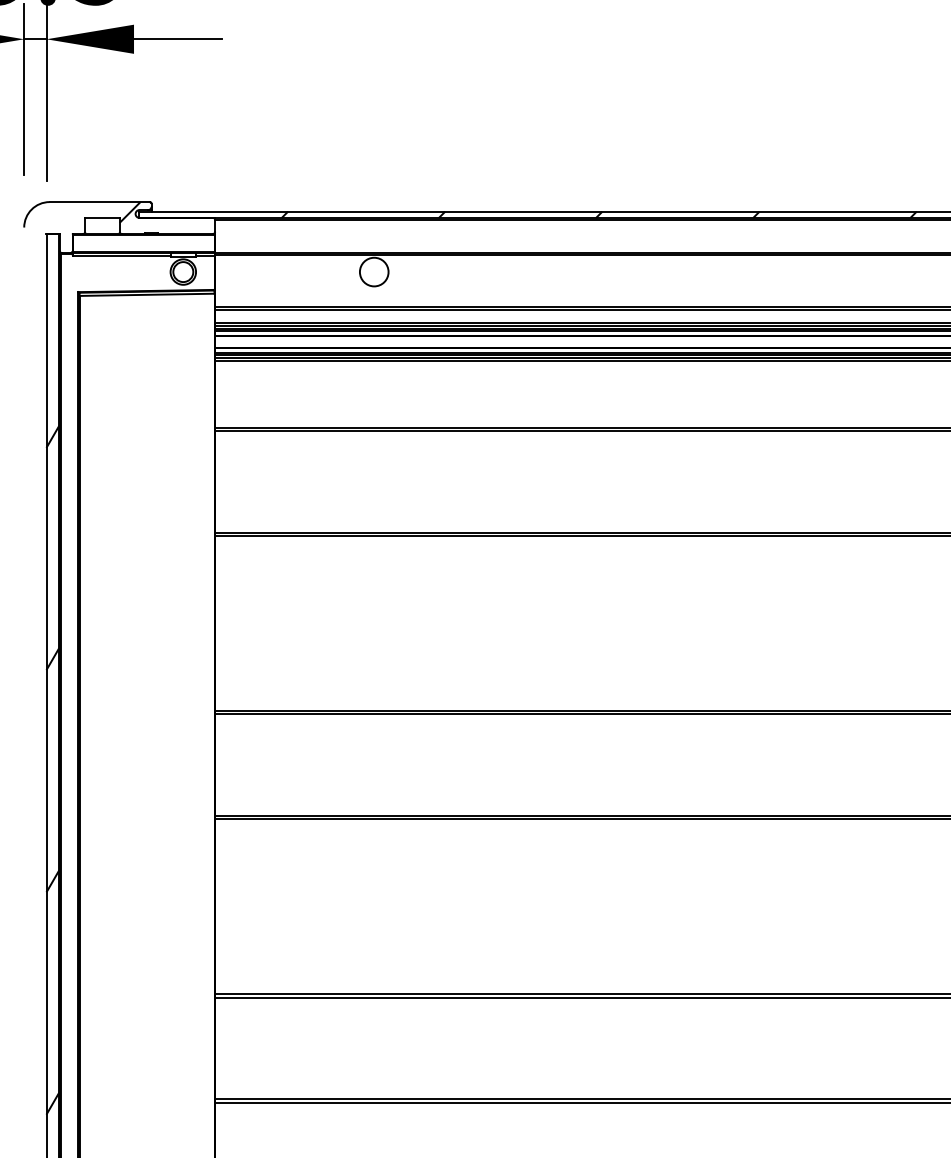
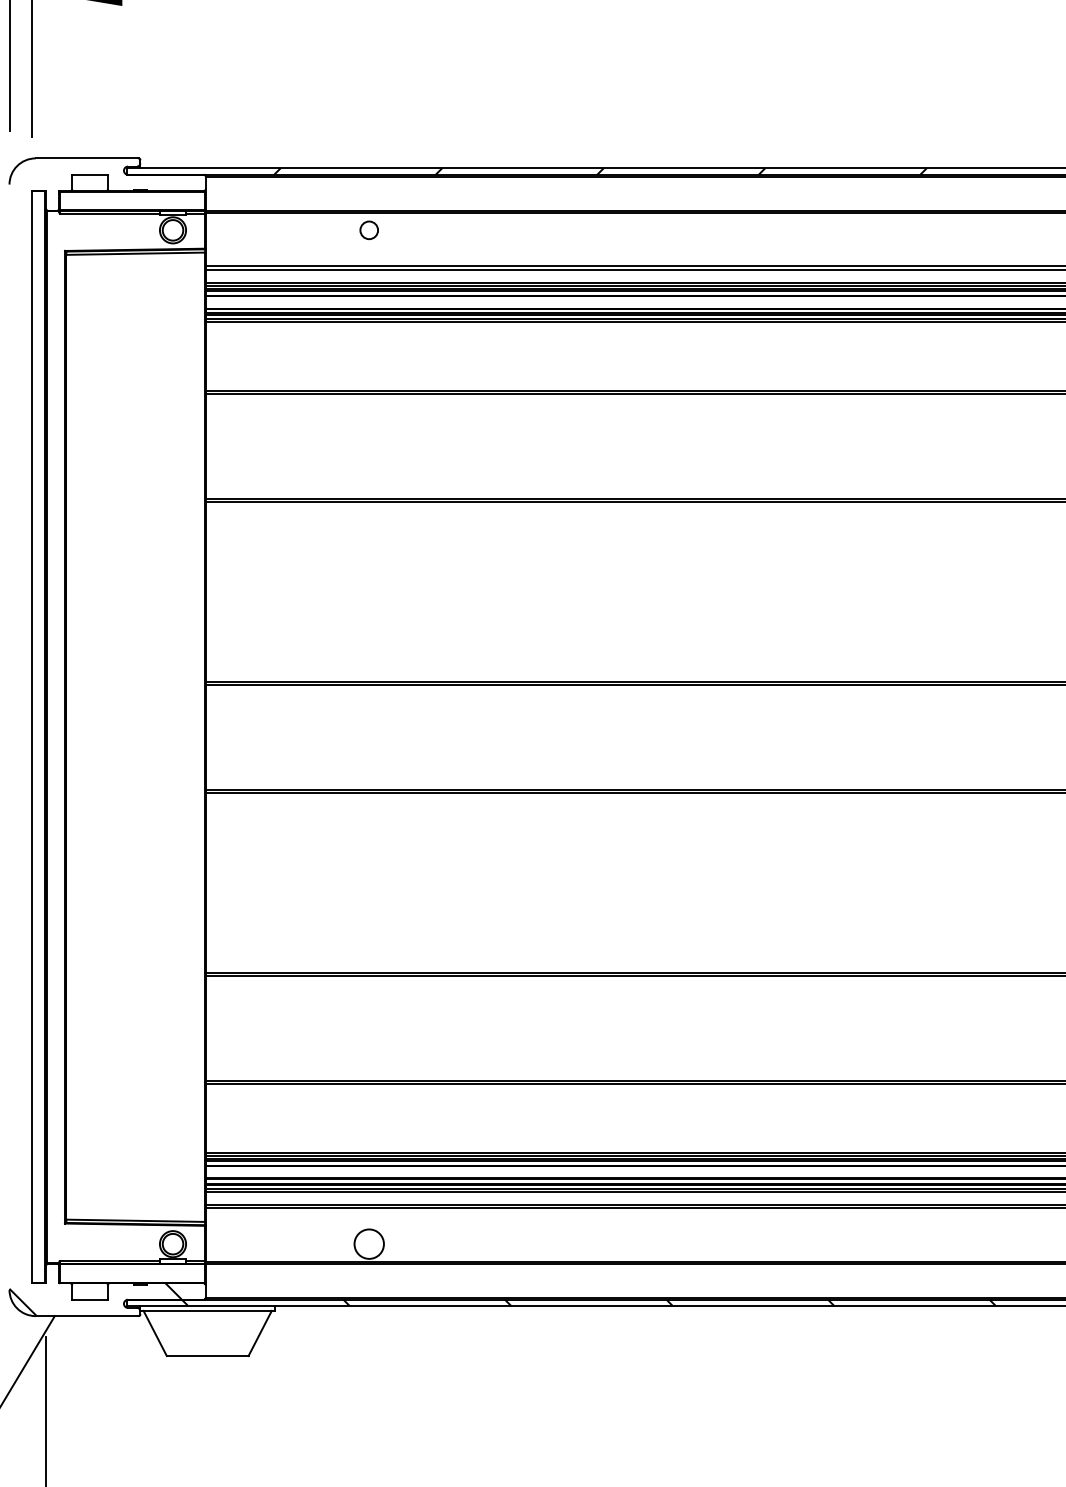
hatch: (130, 211) -> (118, 168), removed
circle: (373, 272) -> (368, 230), size x0.6
hatch: (52, 770) -> (38, 742), removed

